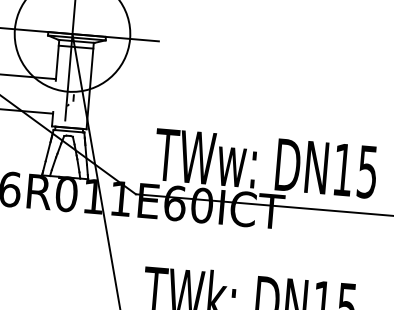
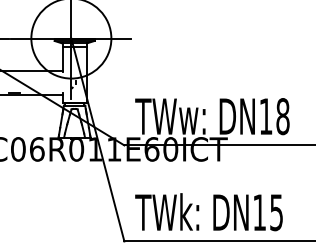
text: (366, 171) -> (282, 116), DN15 -> DN18

